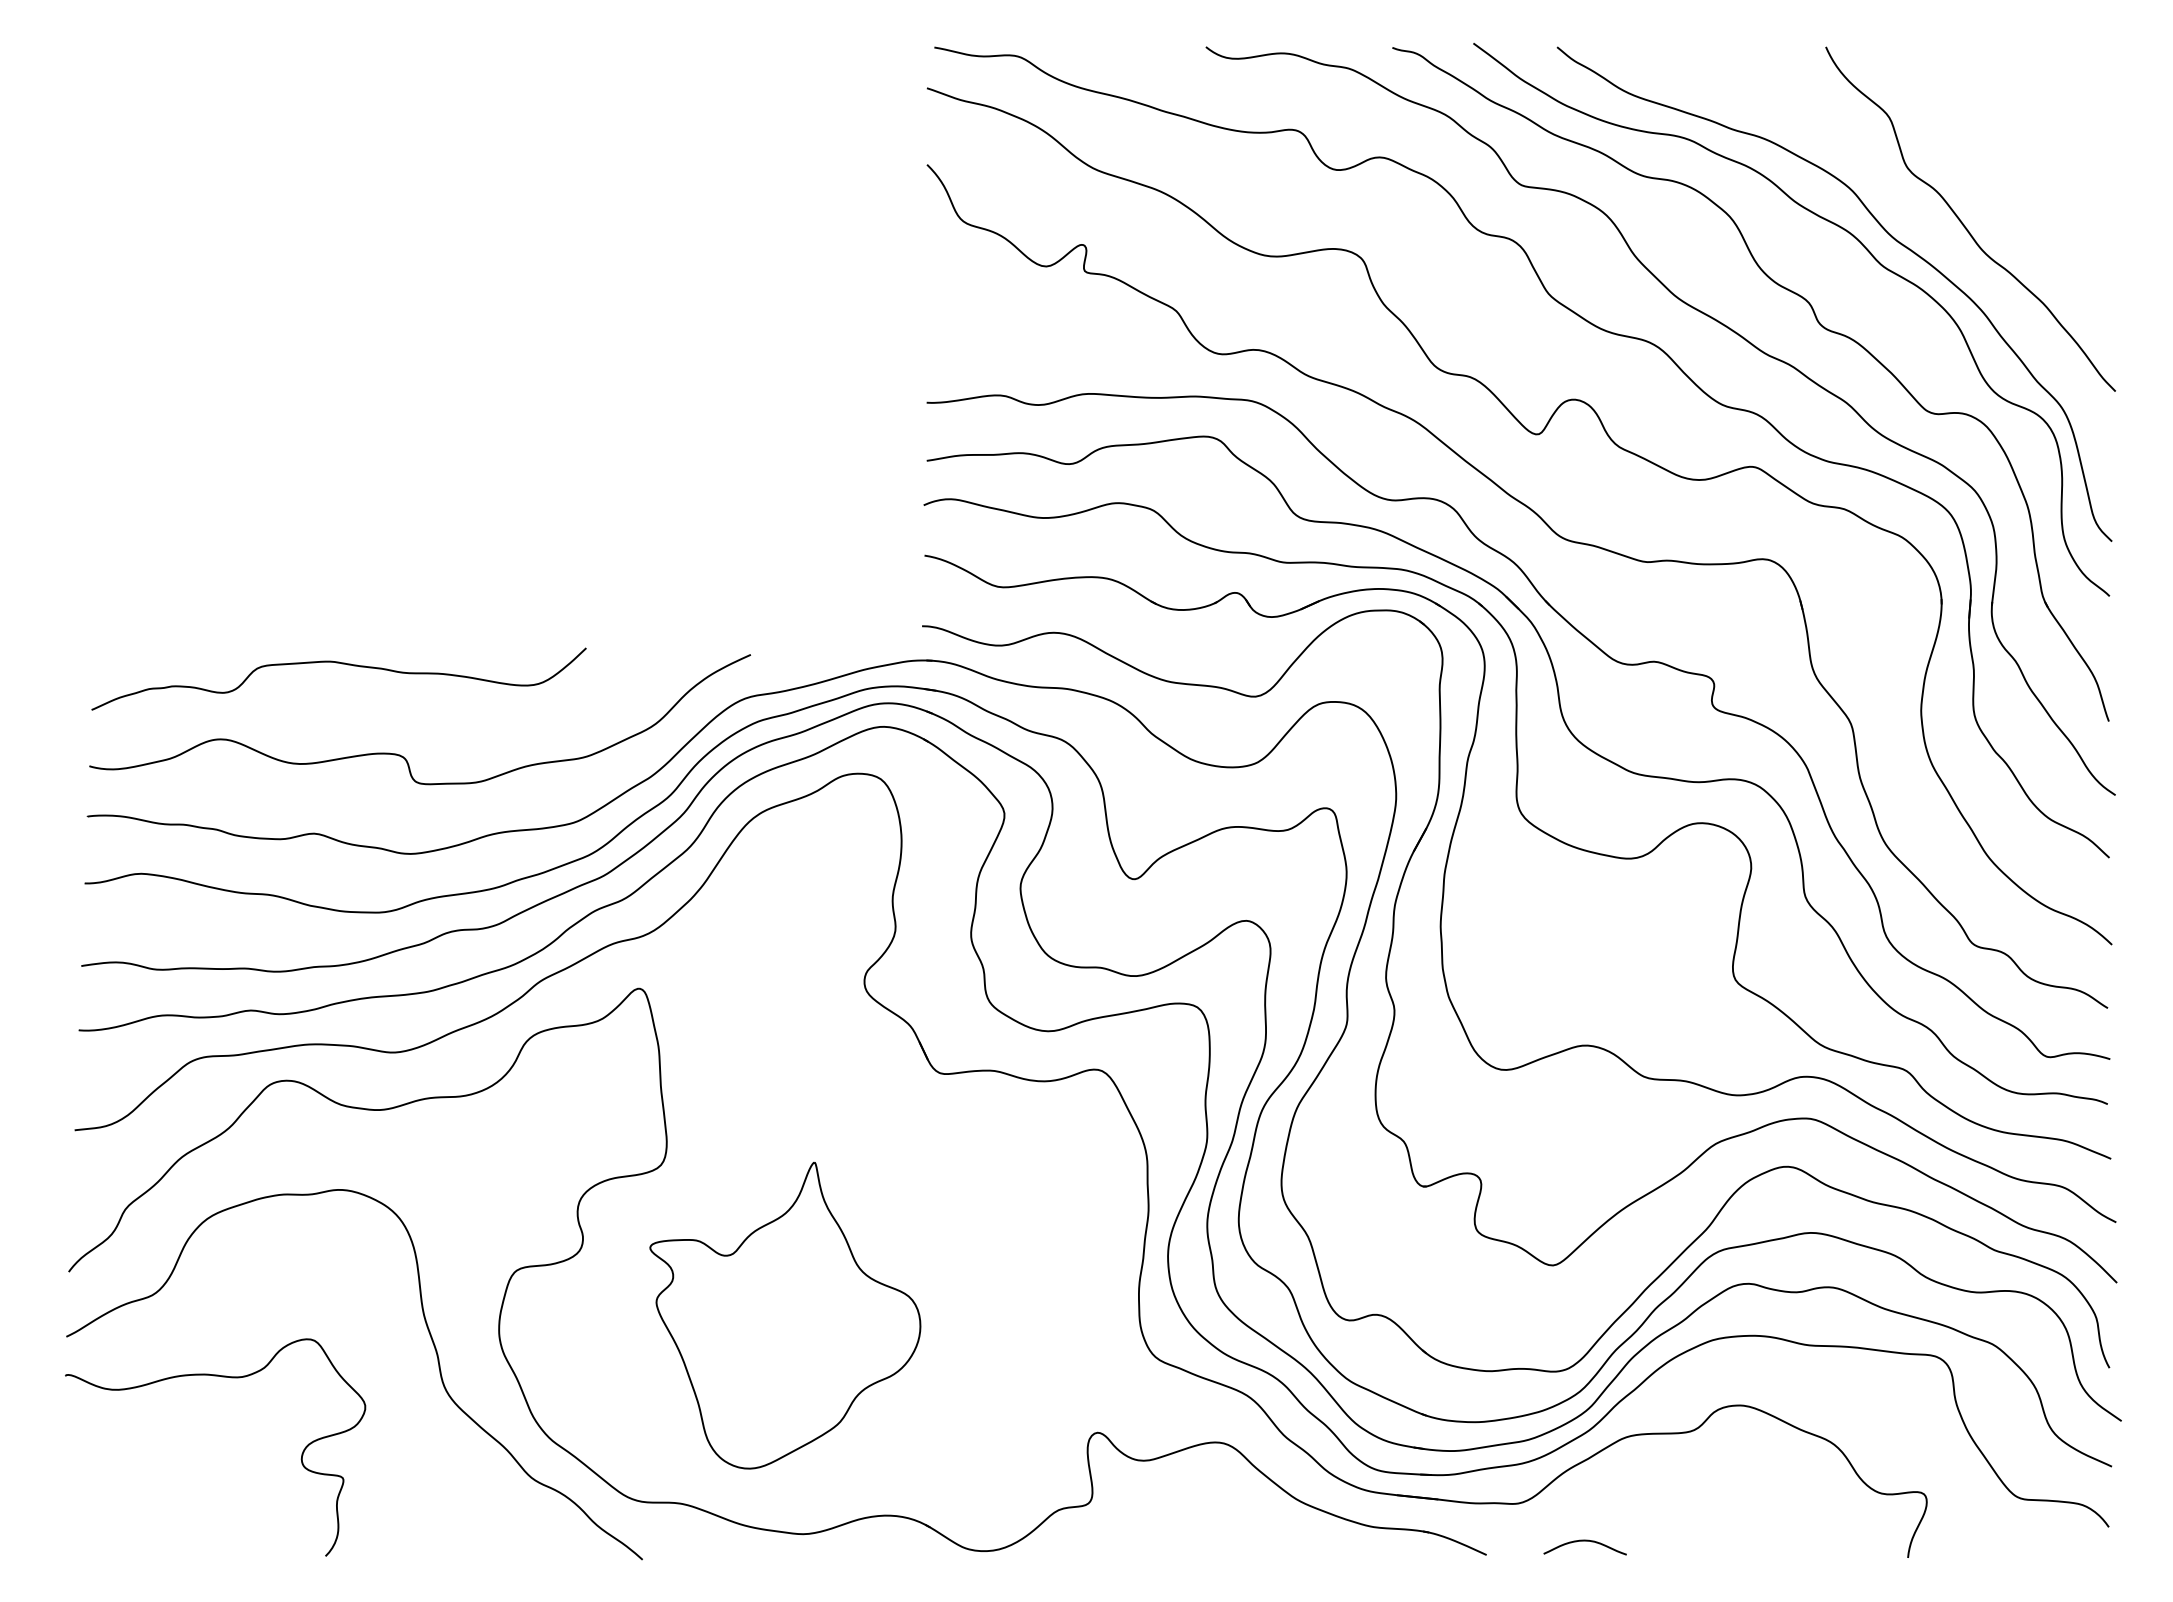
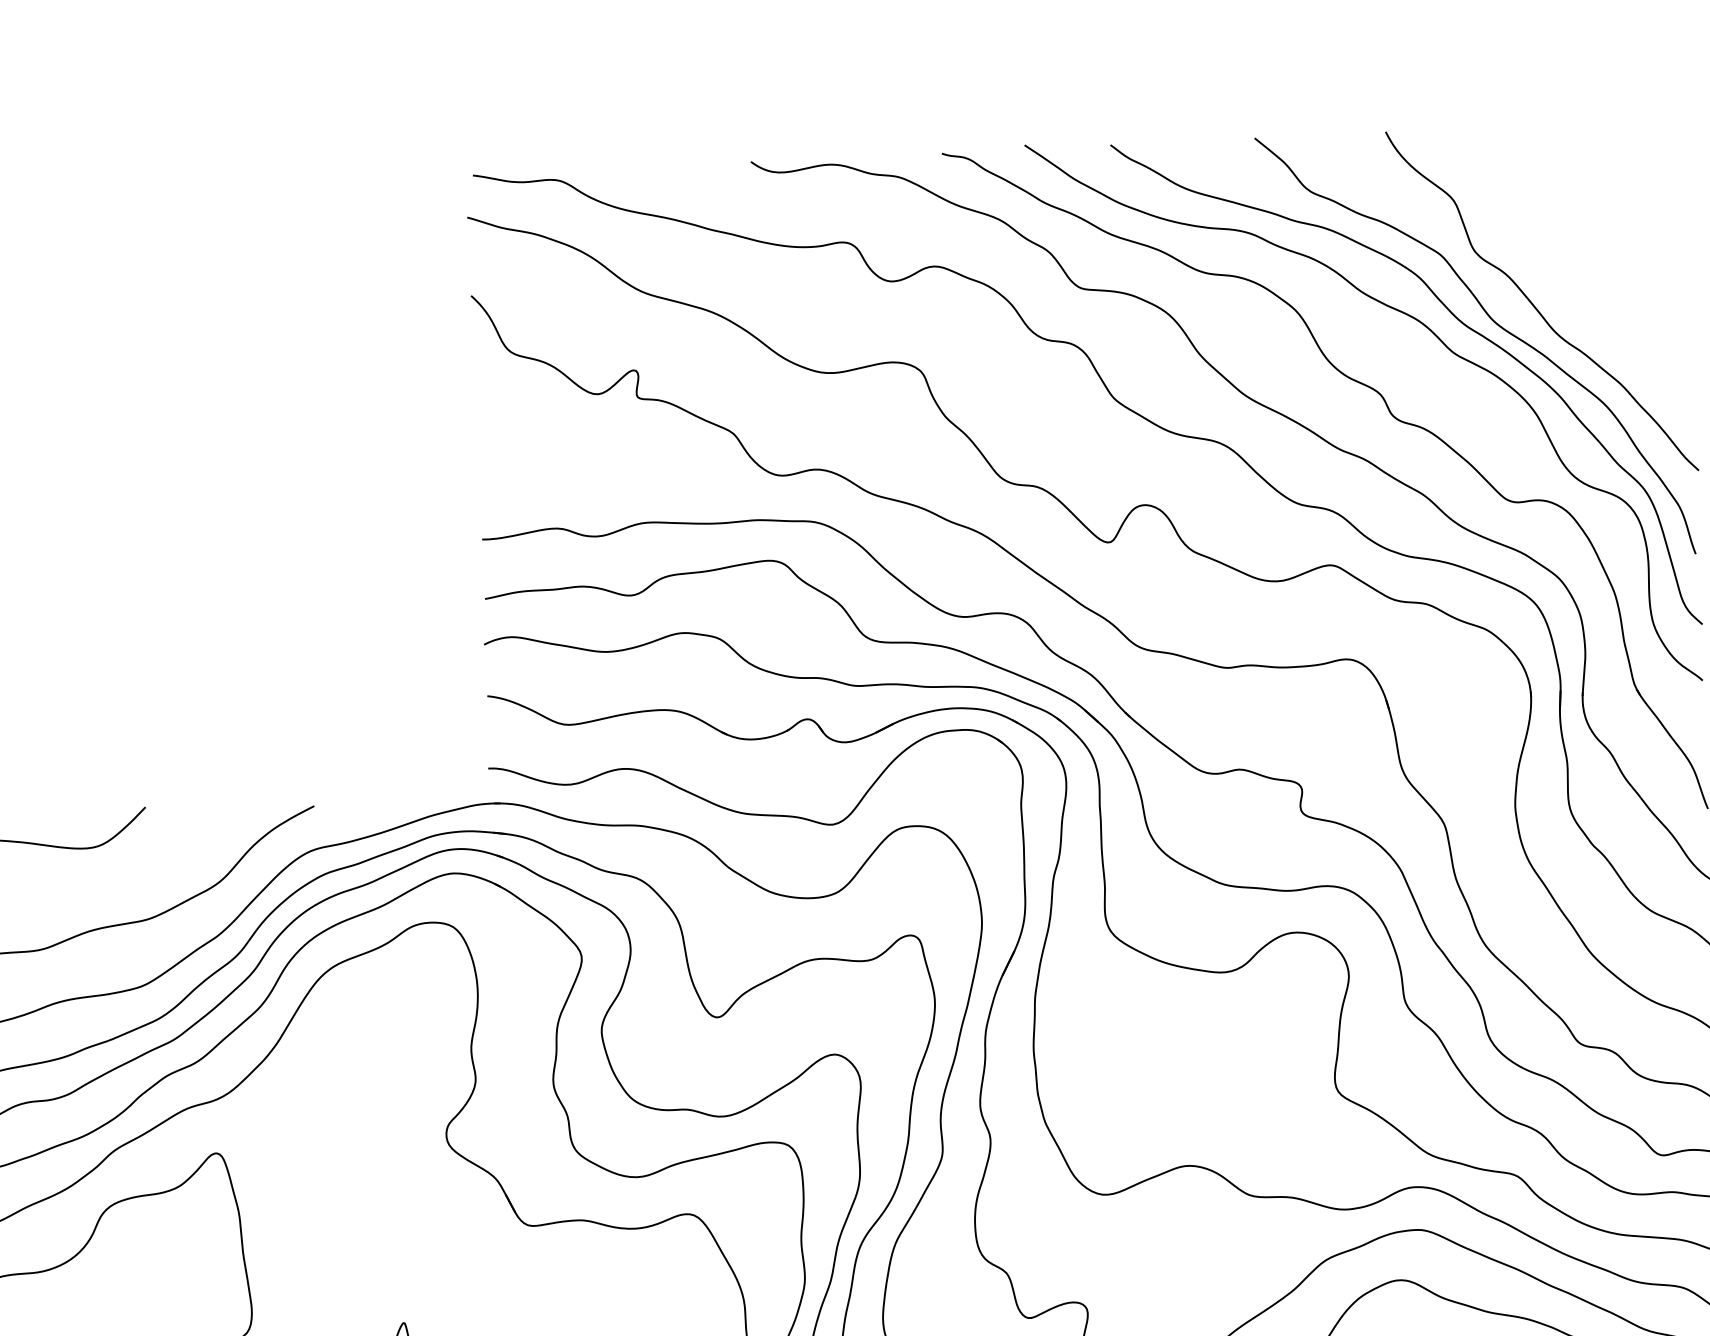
curve: (1923, 238) -> (1494, 323), added

